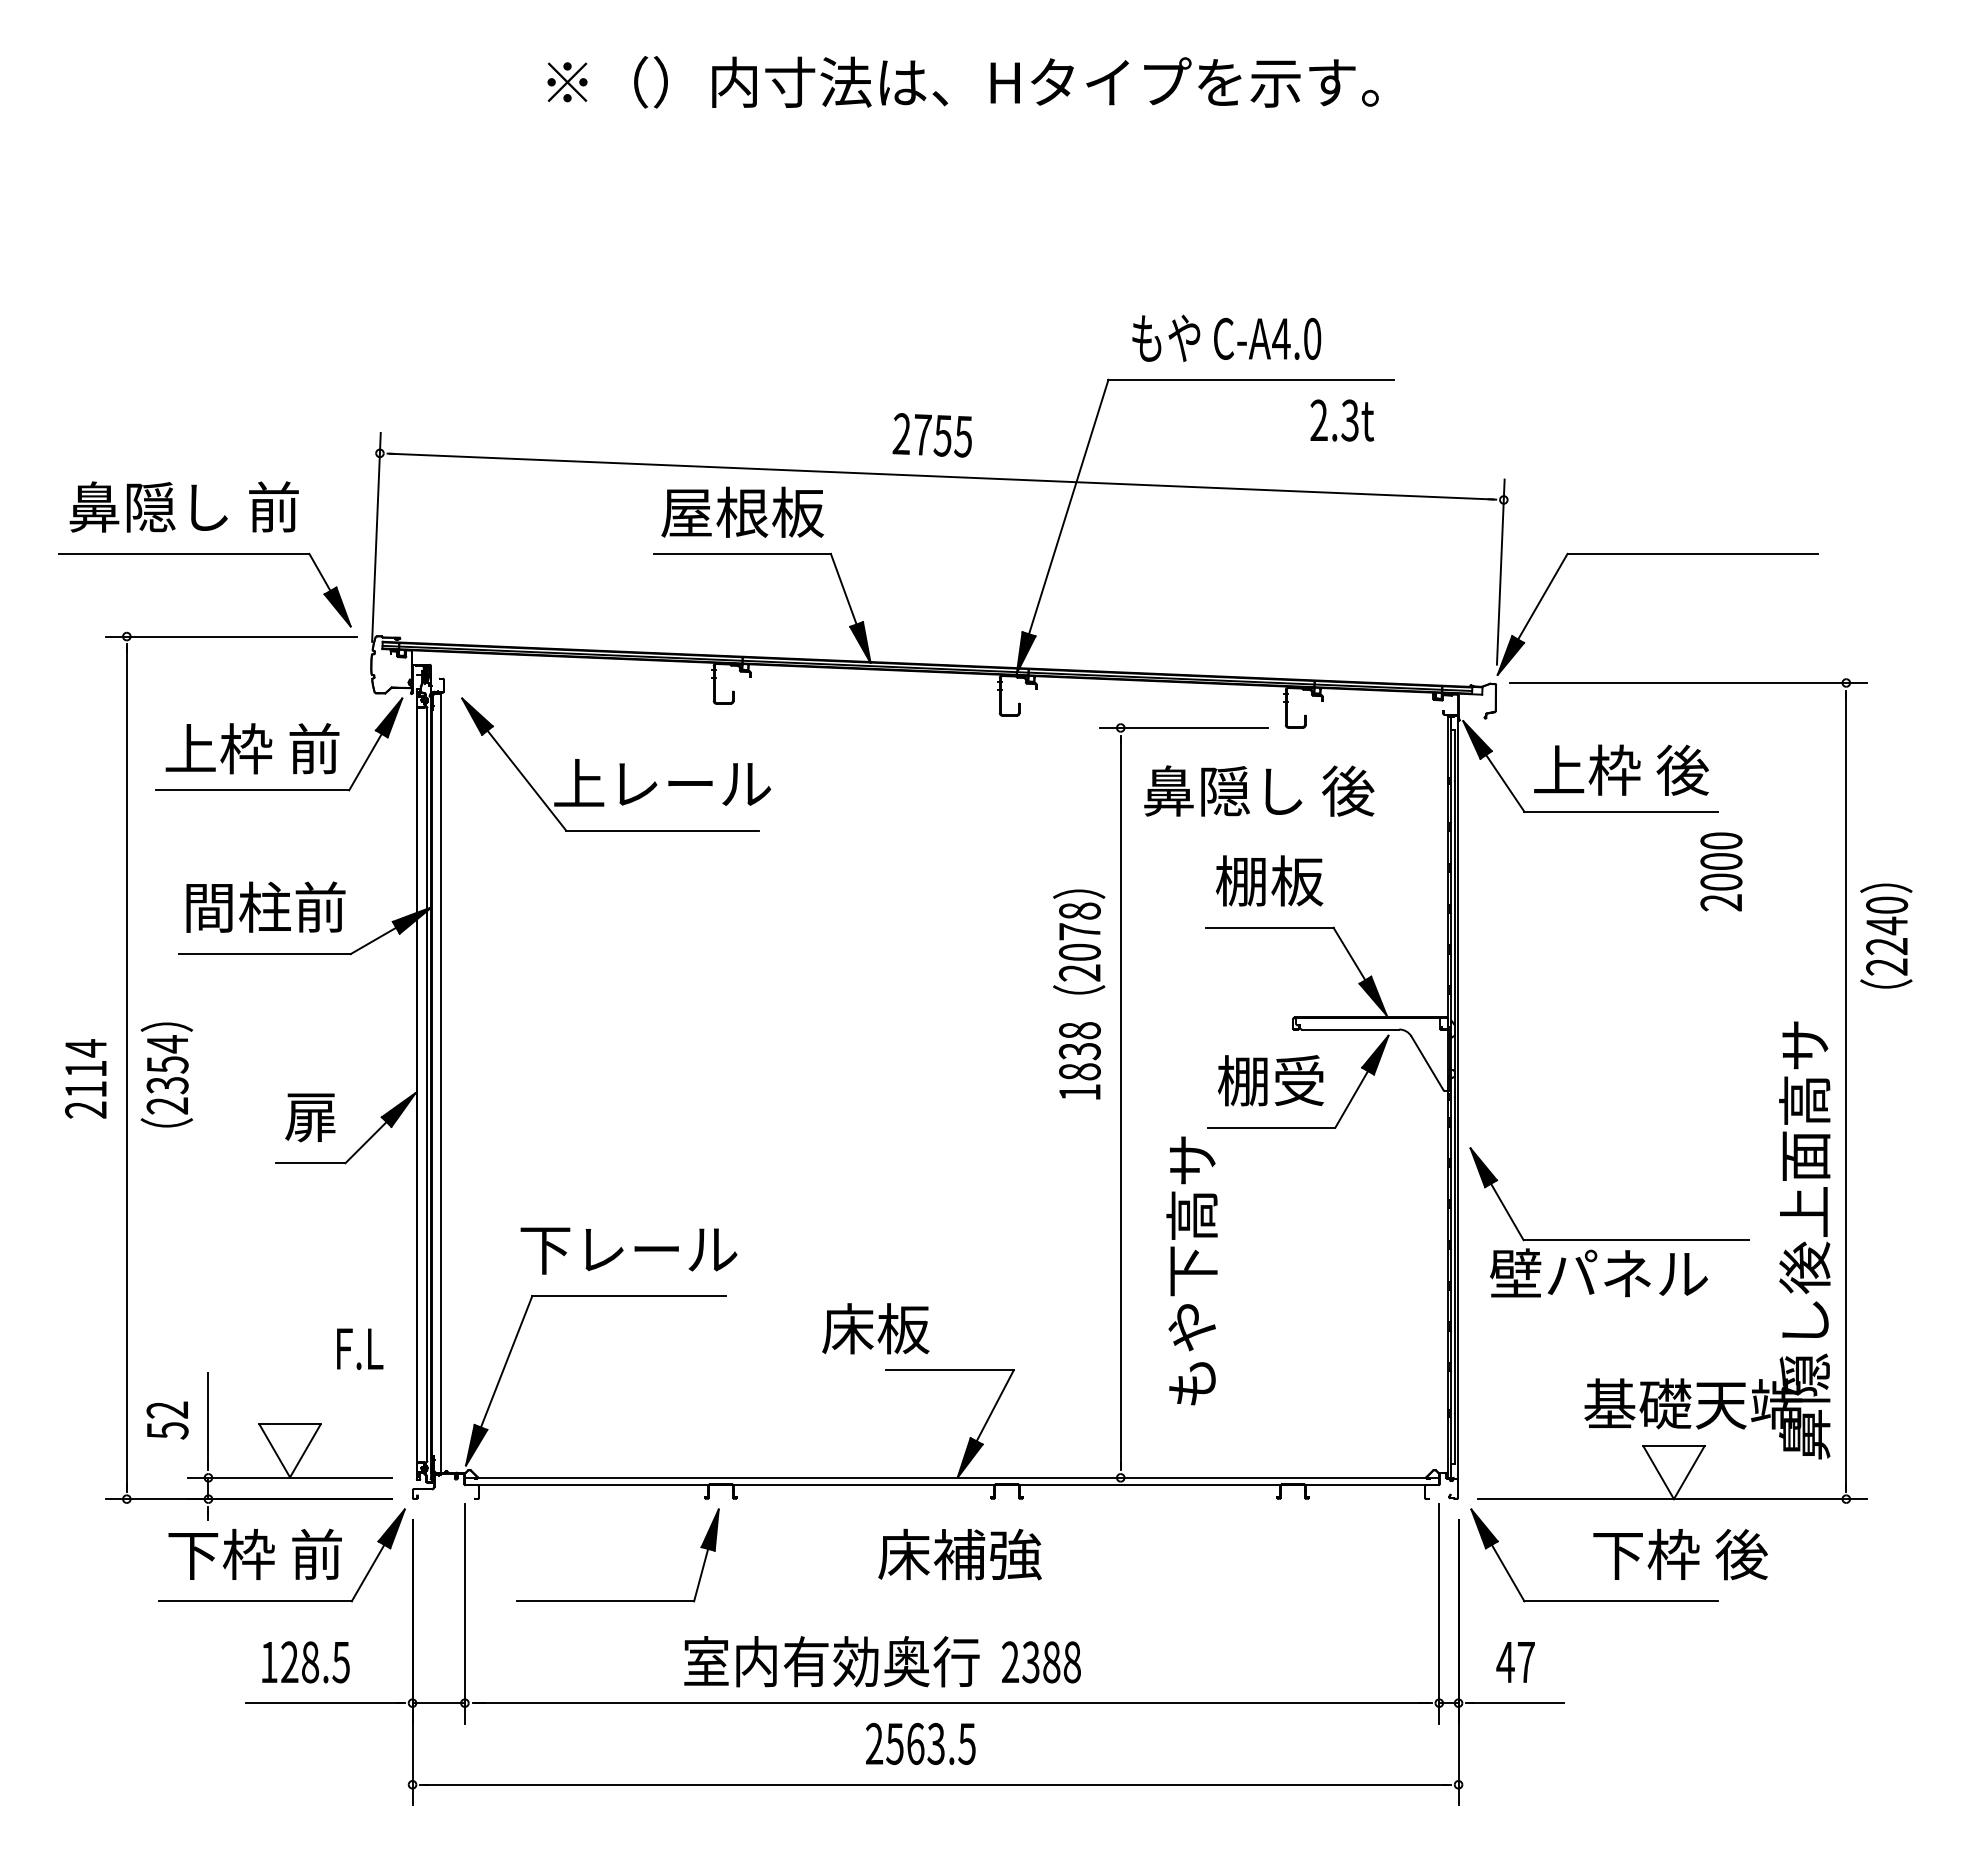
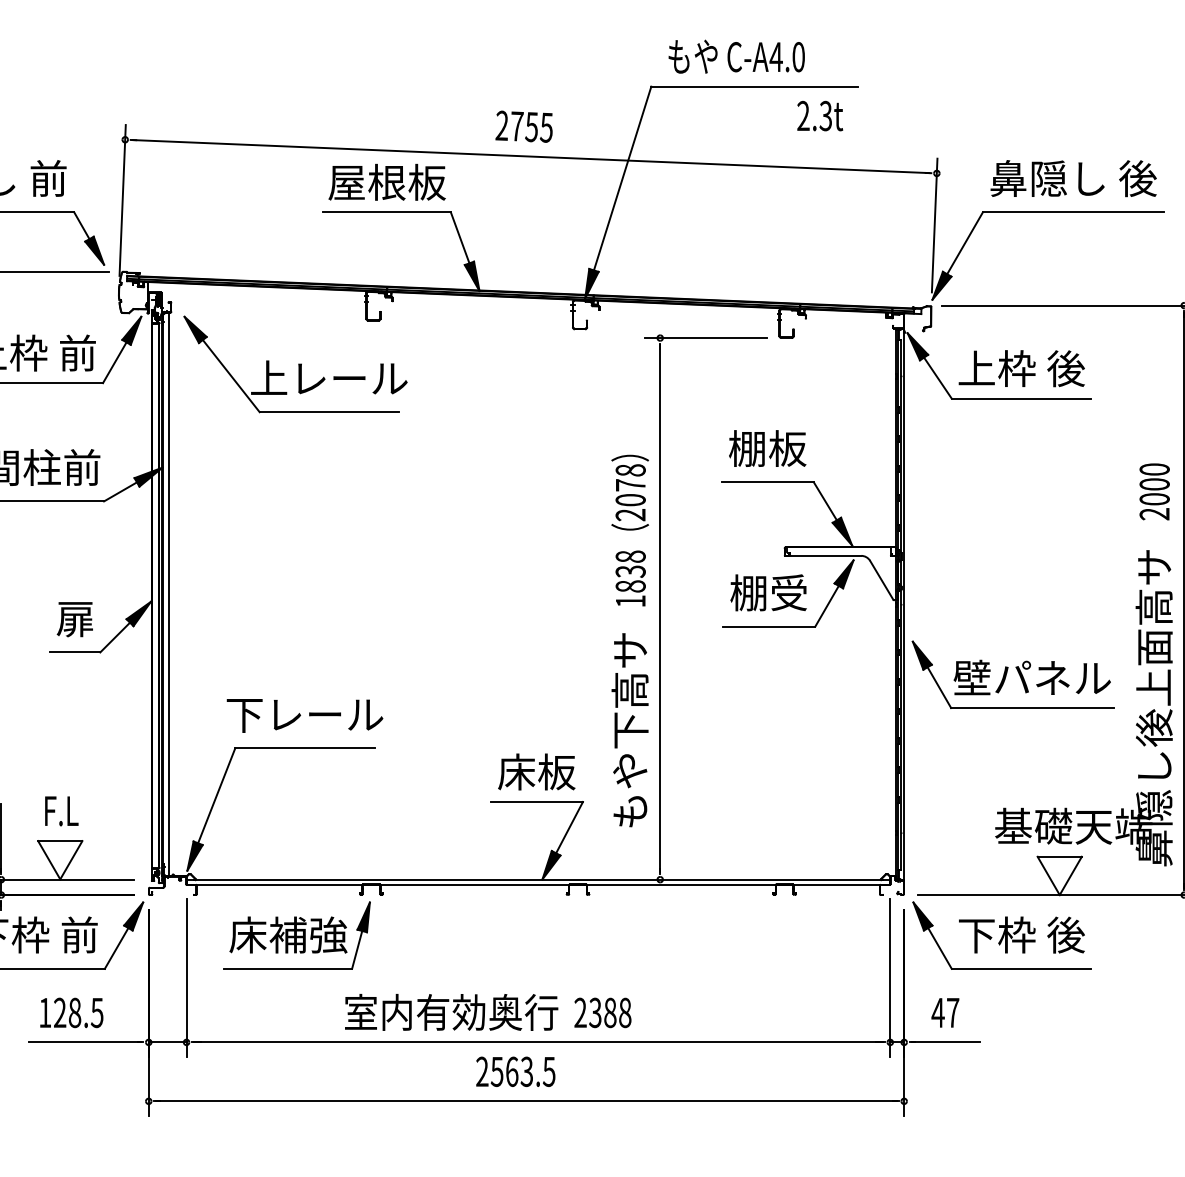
text: (1259, 790) -> (1073, 178), moved
text: (1721, 871) -> (1154, 491), moved
text: (1191, 1270) -> (629, 729), moved
text: (1598, 1272) -> (1031, 677), moved
text: (875, 1328) -> (536, 771), moved
text: (360, 1348) -> (62, 810), moved
text: (959, 1554) -> (288, 935), moved
text: (1680, 1554) -> (1021, 935), moved

